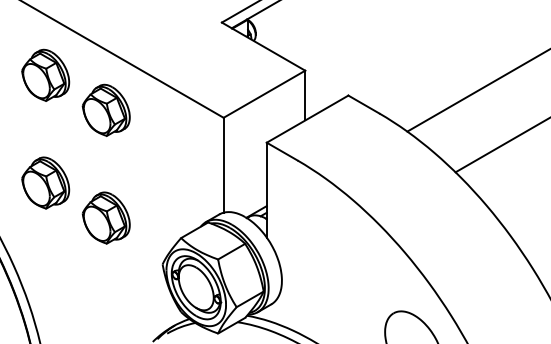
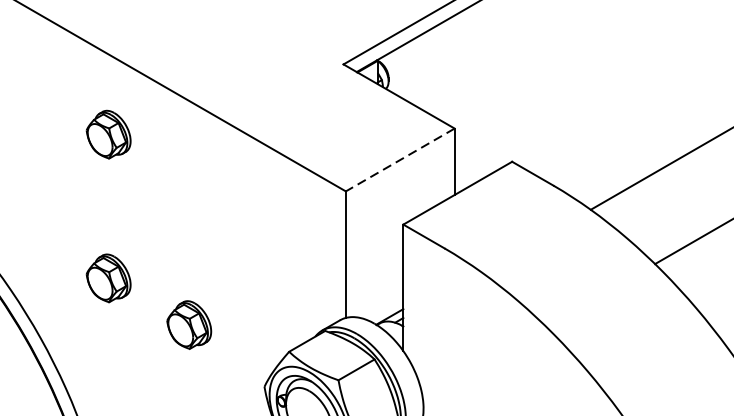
part: (45, 74) -> (108, 133), size x0.7
line: (264, 94) -> (400, 160), solid -> dashed
part: (105, 109) -> (188, 180), removed
part: (45, 182) -> (108, 277), size x0.7
part: (105, 217) -> (188, 324), size x0.7

